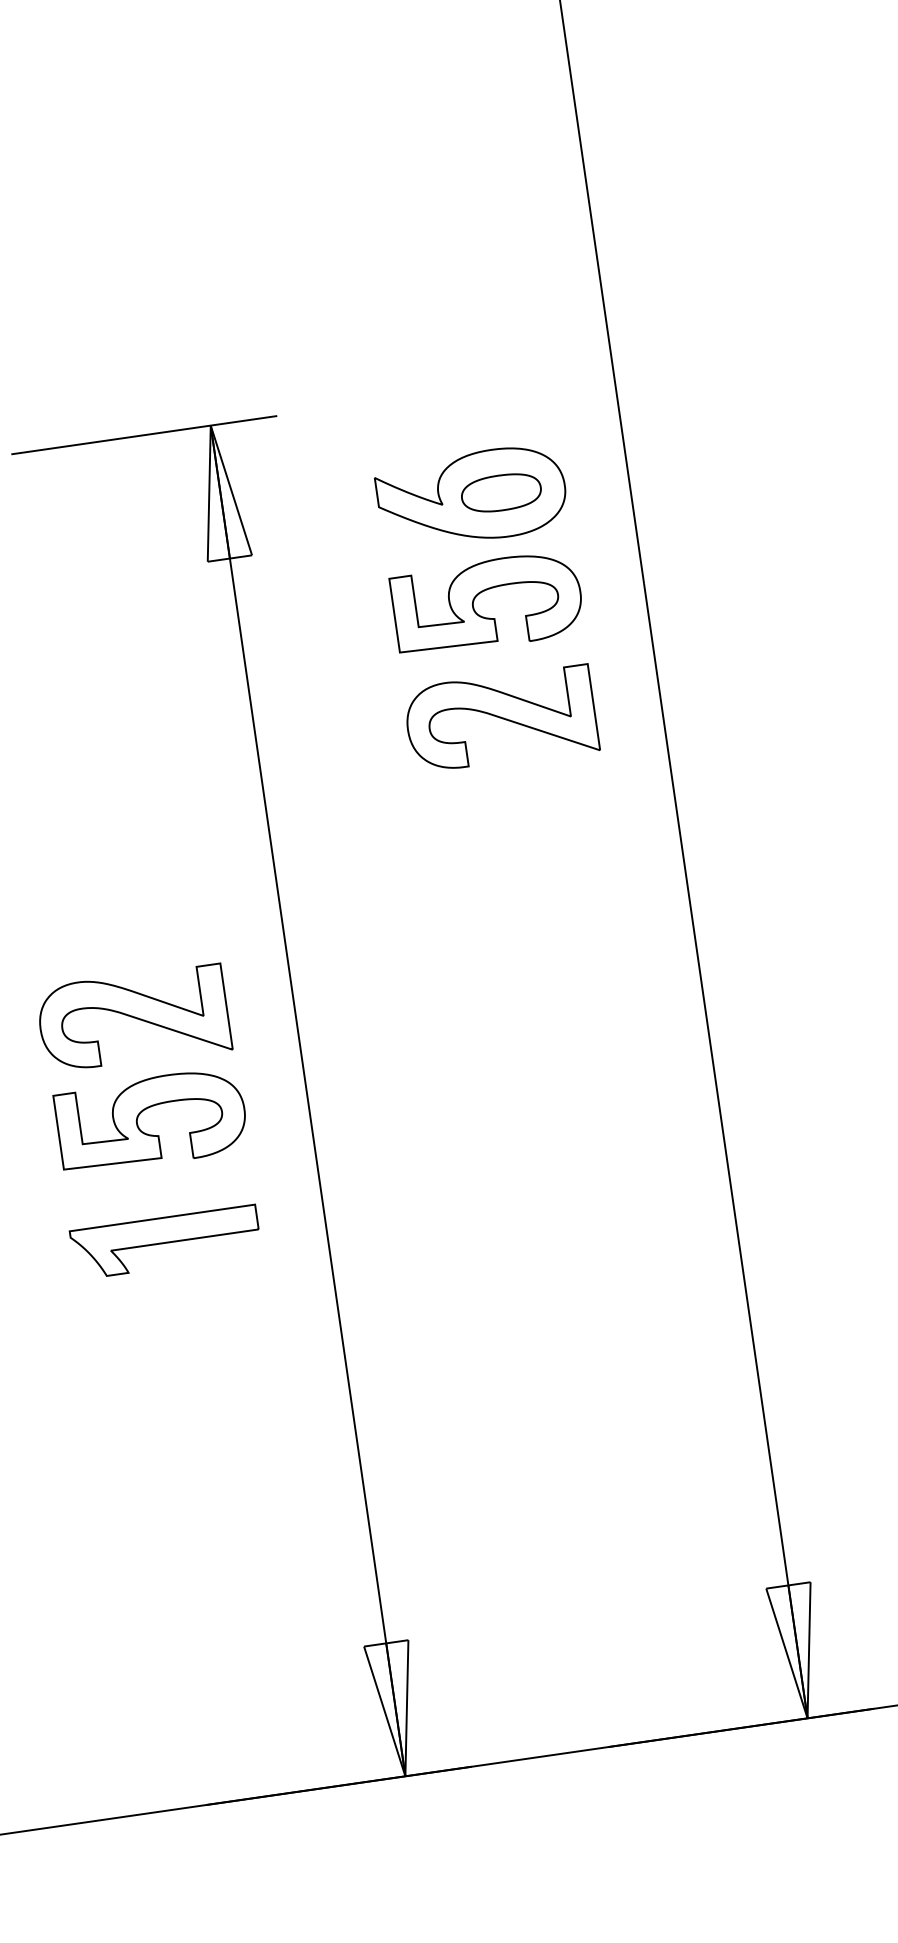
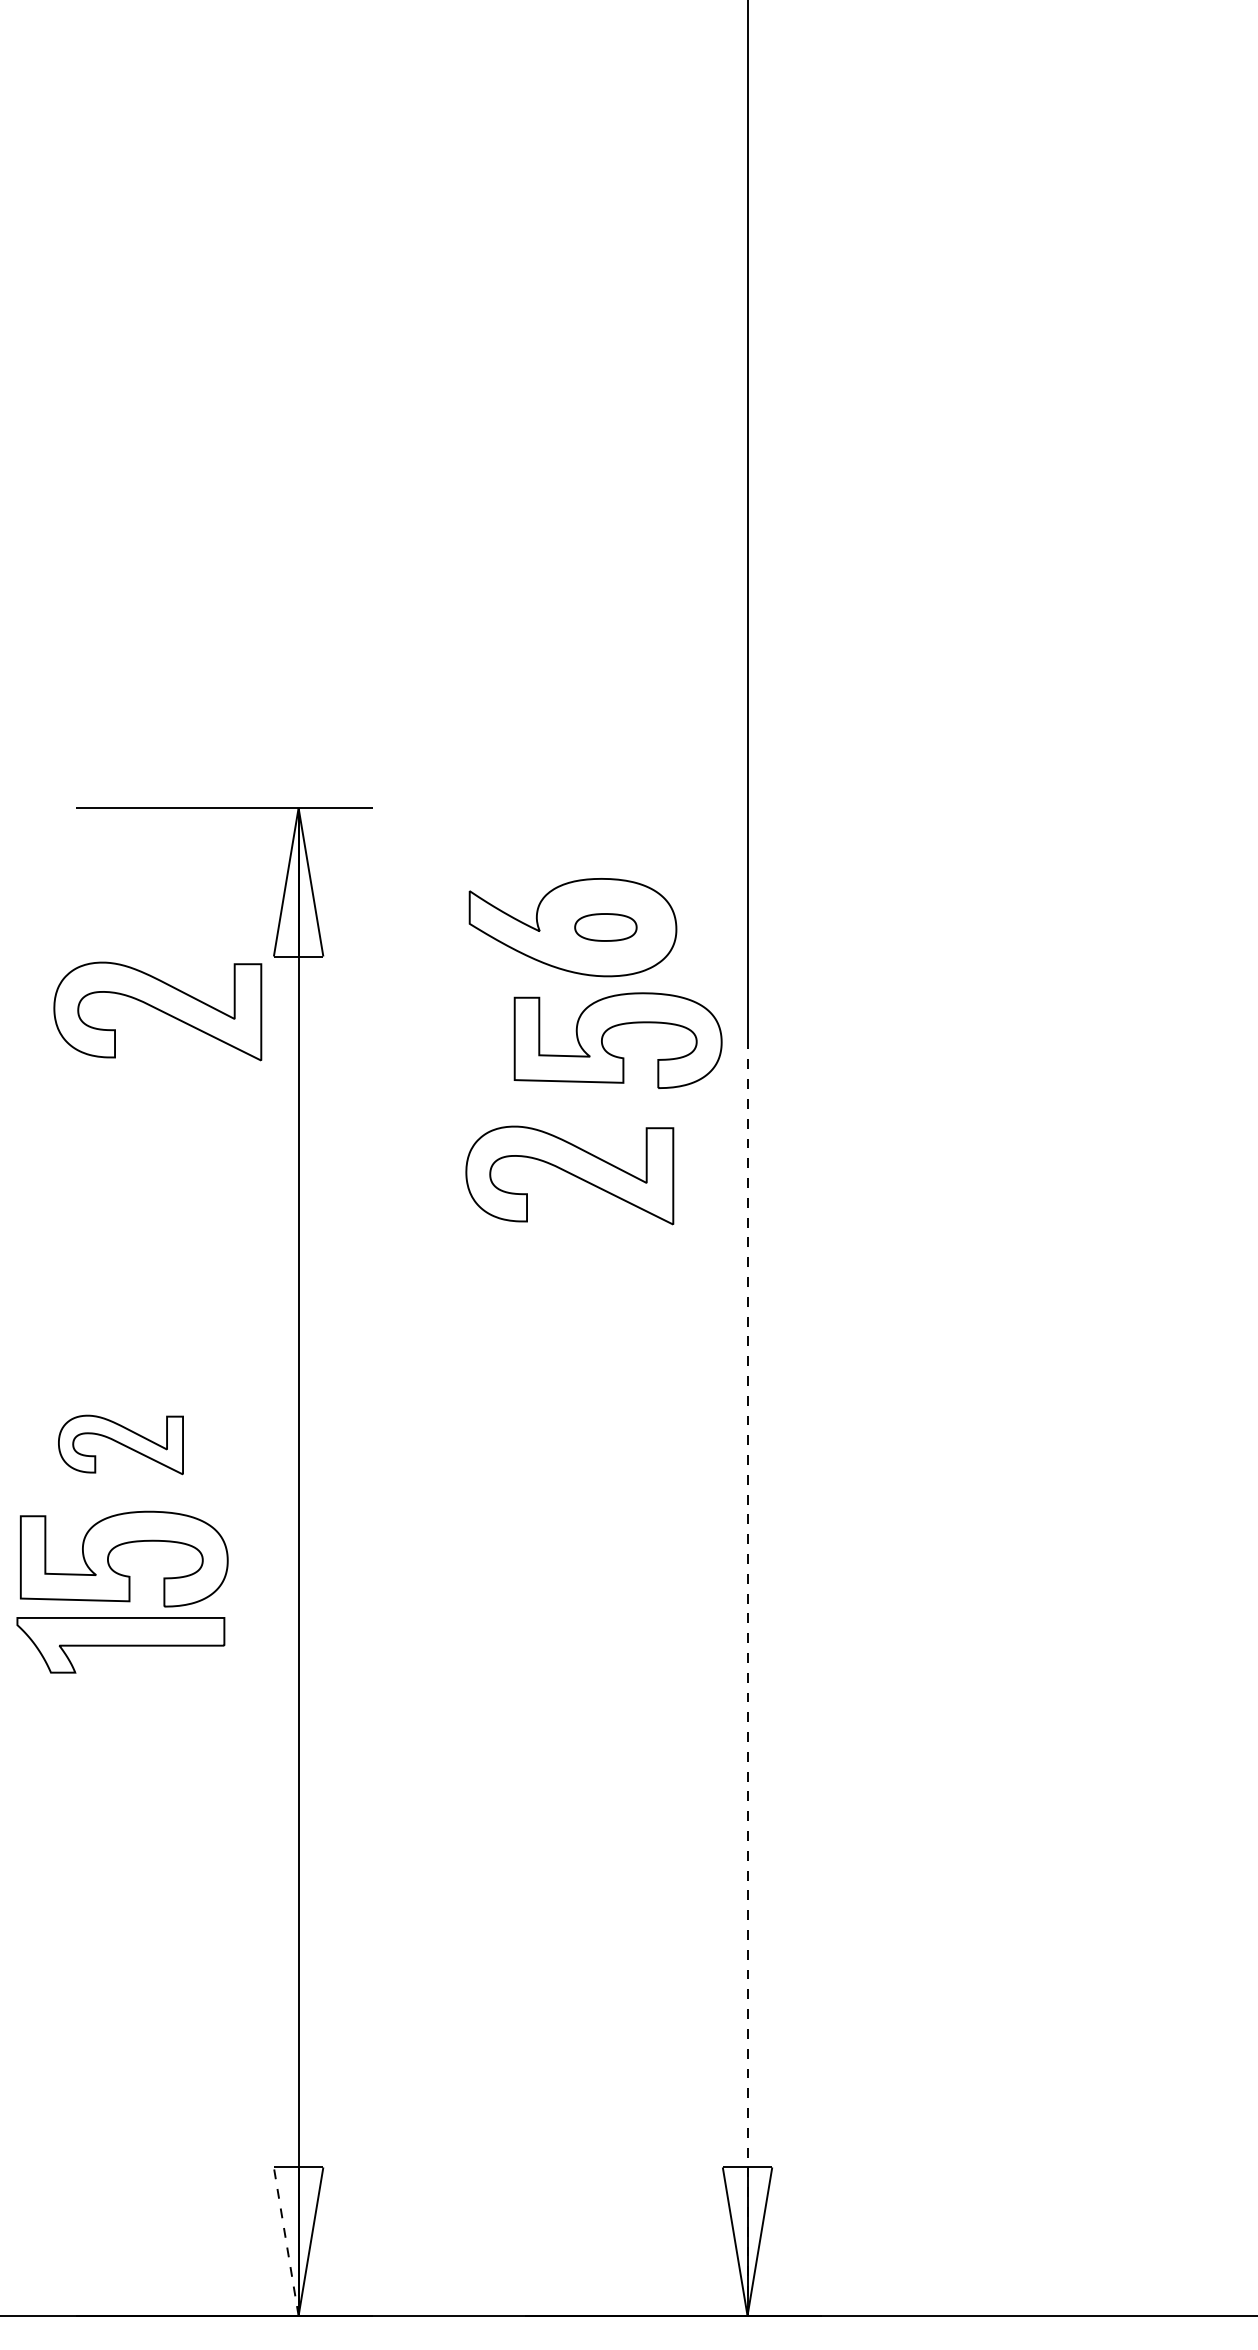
part: (501, 492) -> (605, 927), size x0.7
part: (482, 592) -> (614, 1027), moved
part: (110, 626) -> (157, 1011), added
part: (133, 1018) -> (120, 1444), size x0.6
line: (725, 1150) -> (747, 1682), solid -> dashed
part: (165, 1242) -> (120, 1645), moved
line: (384, 1711) -> (286, 2241), solid -> dashed

